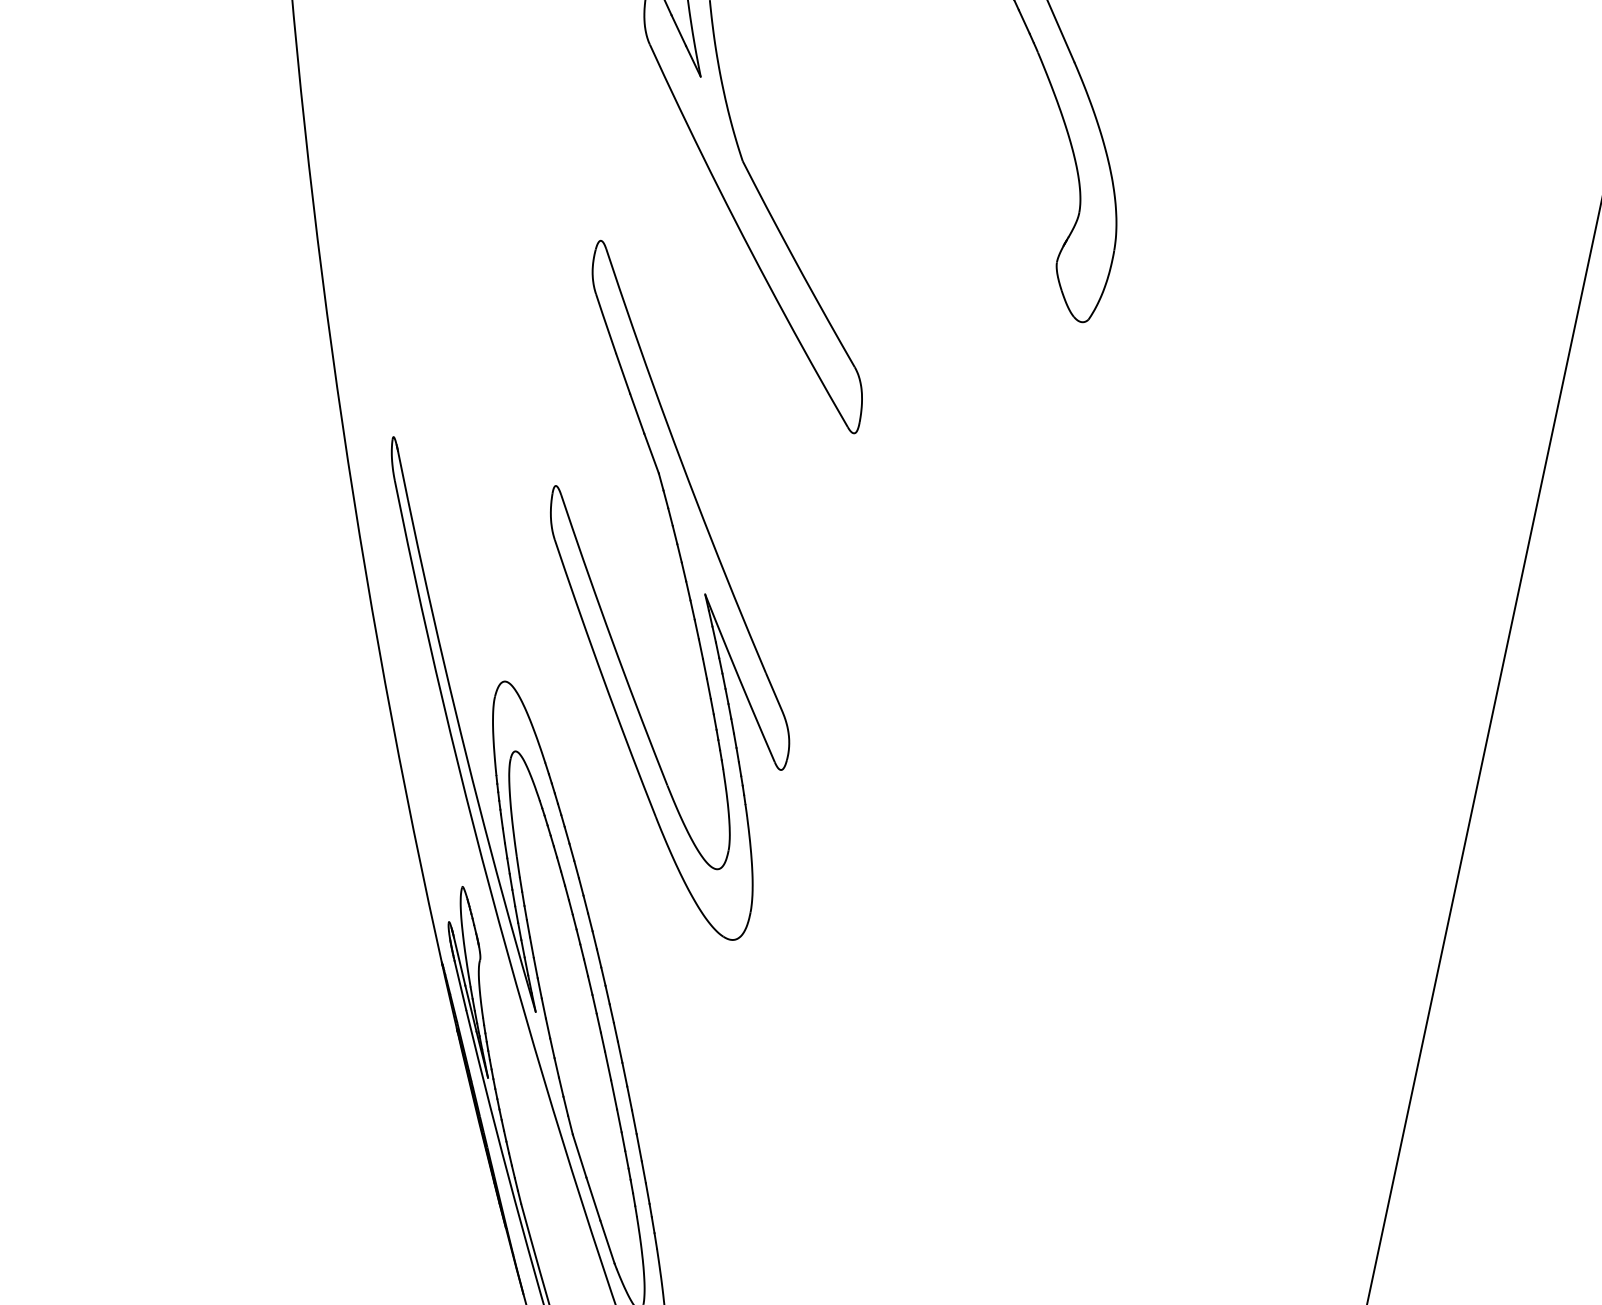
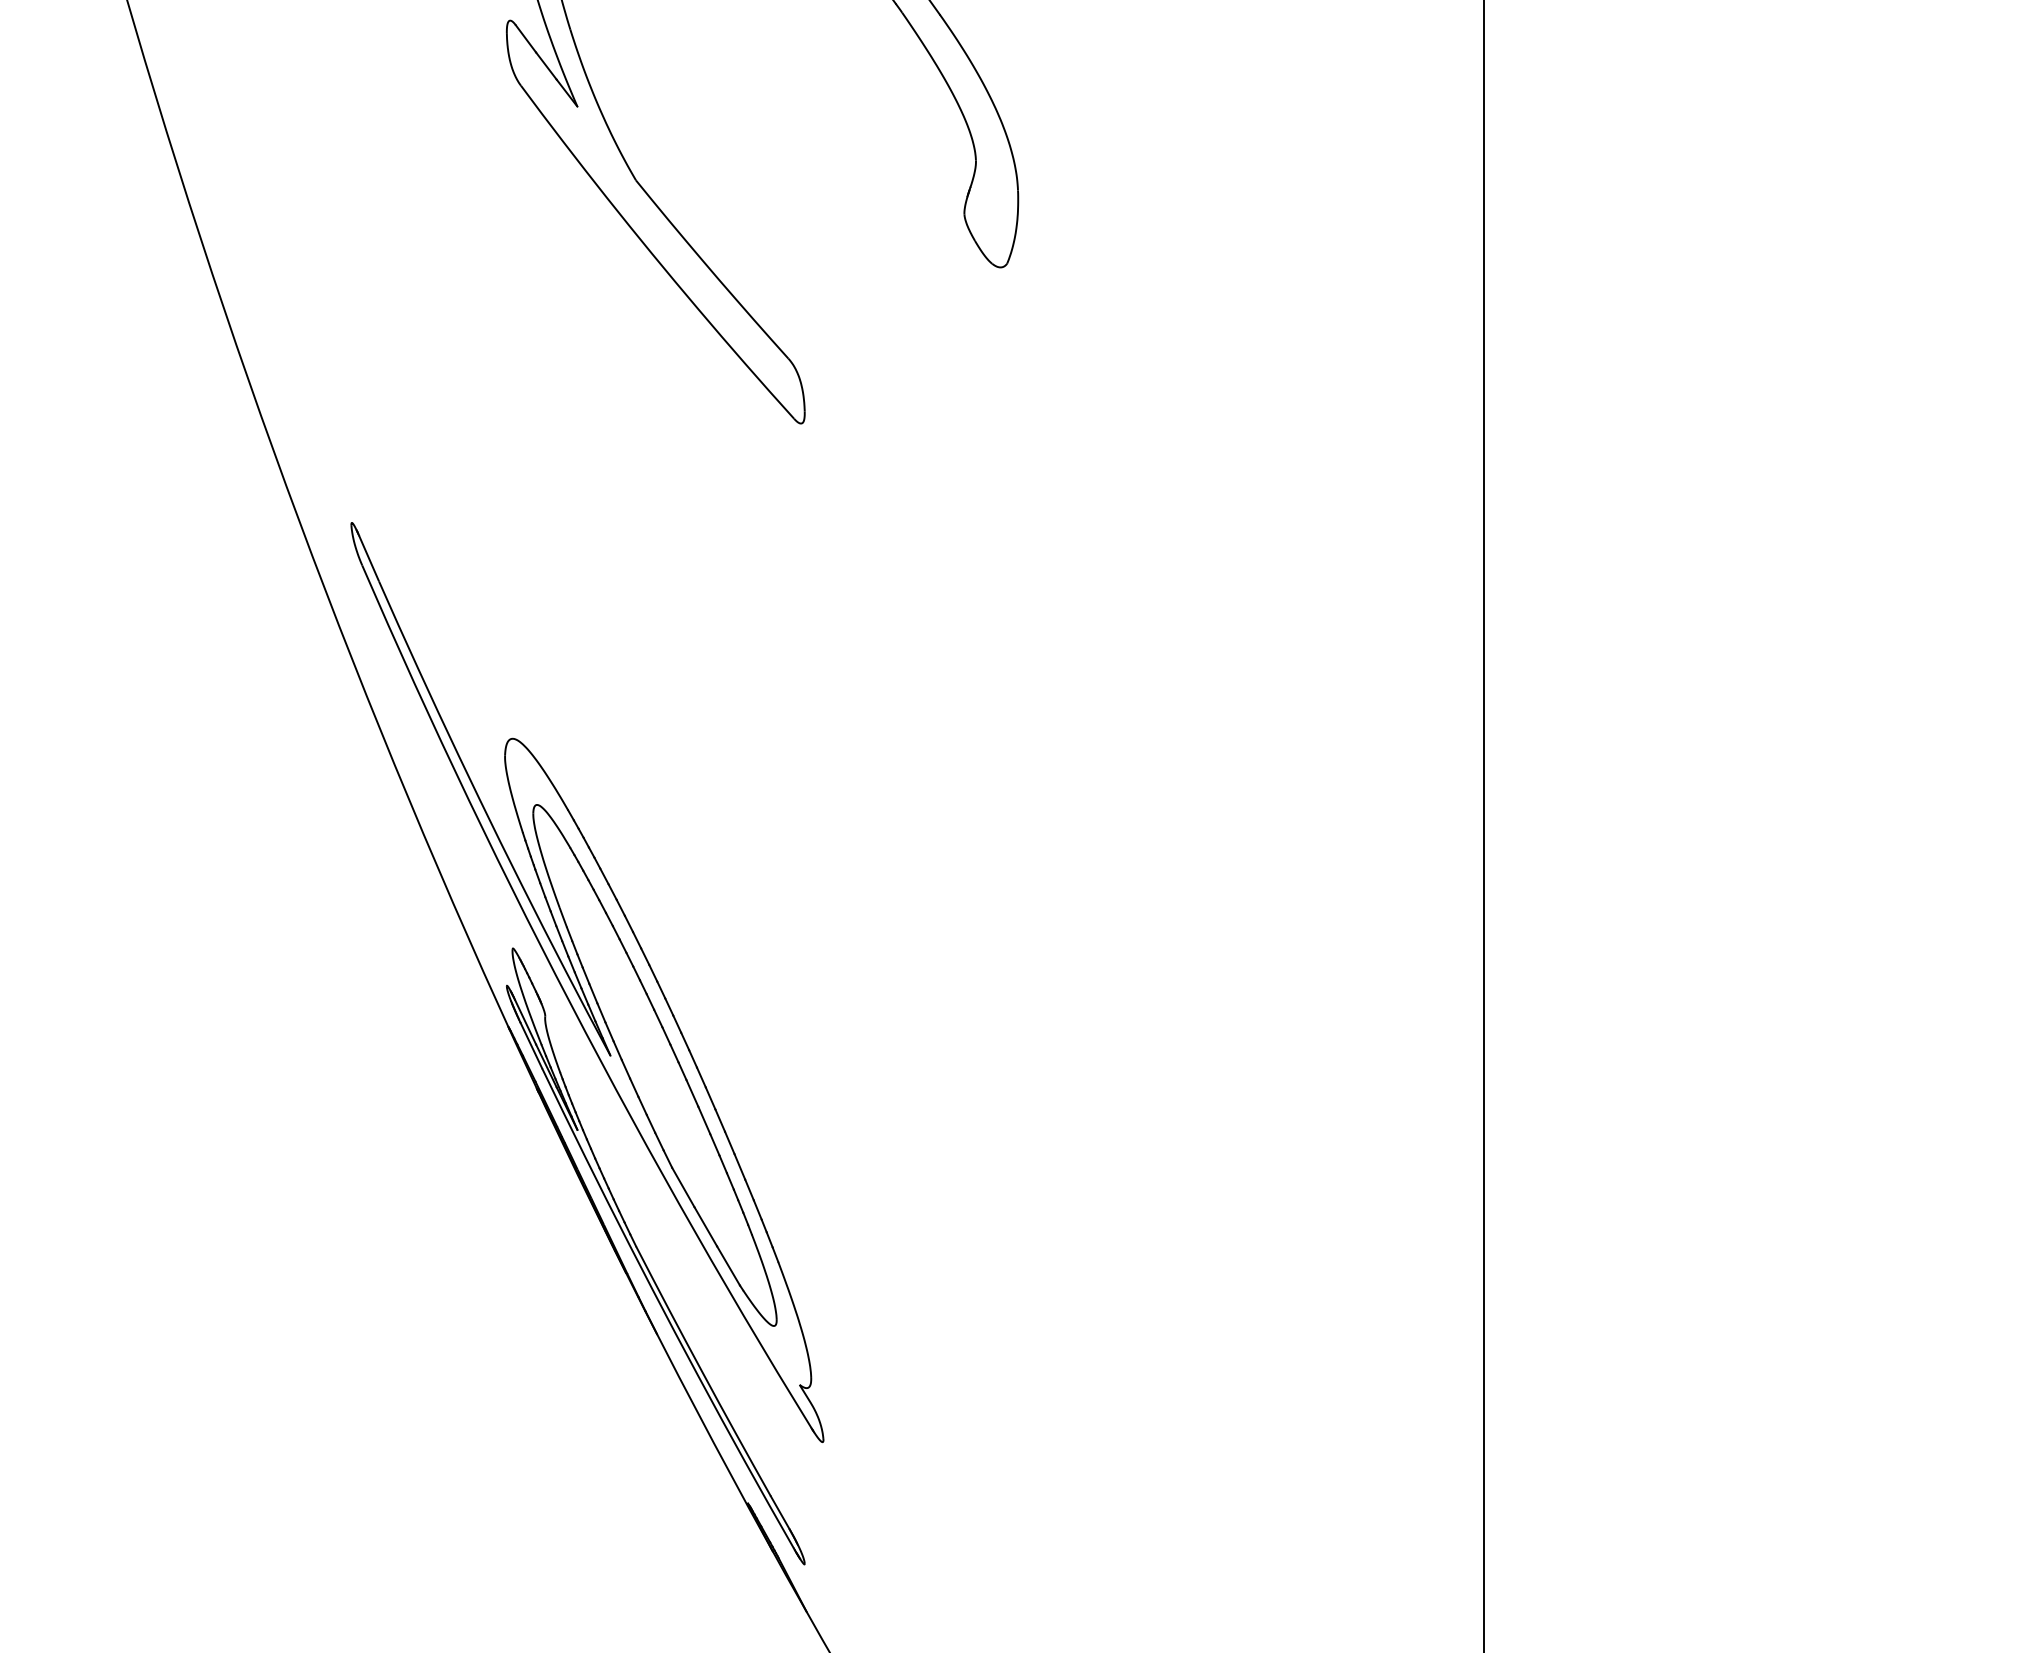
part: (686, 589) -> (670, 611), removed

